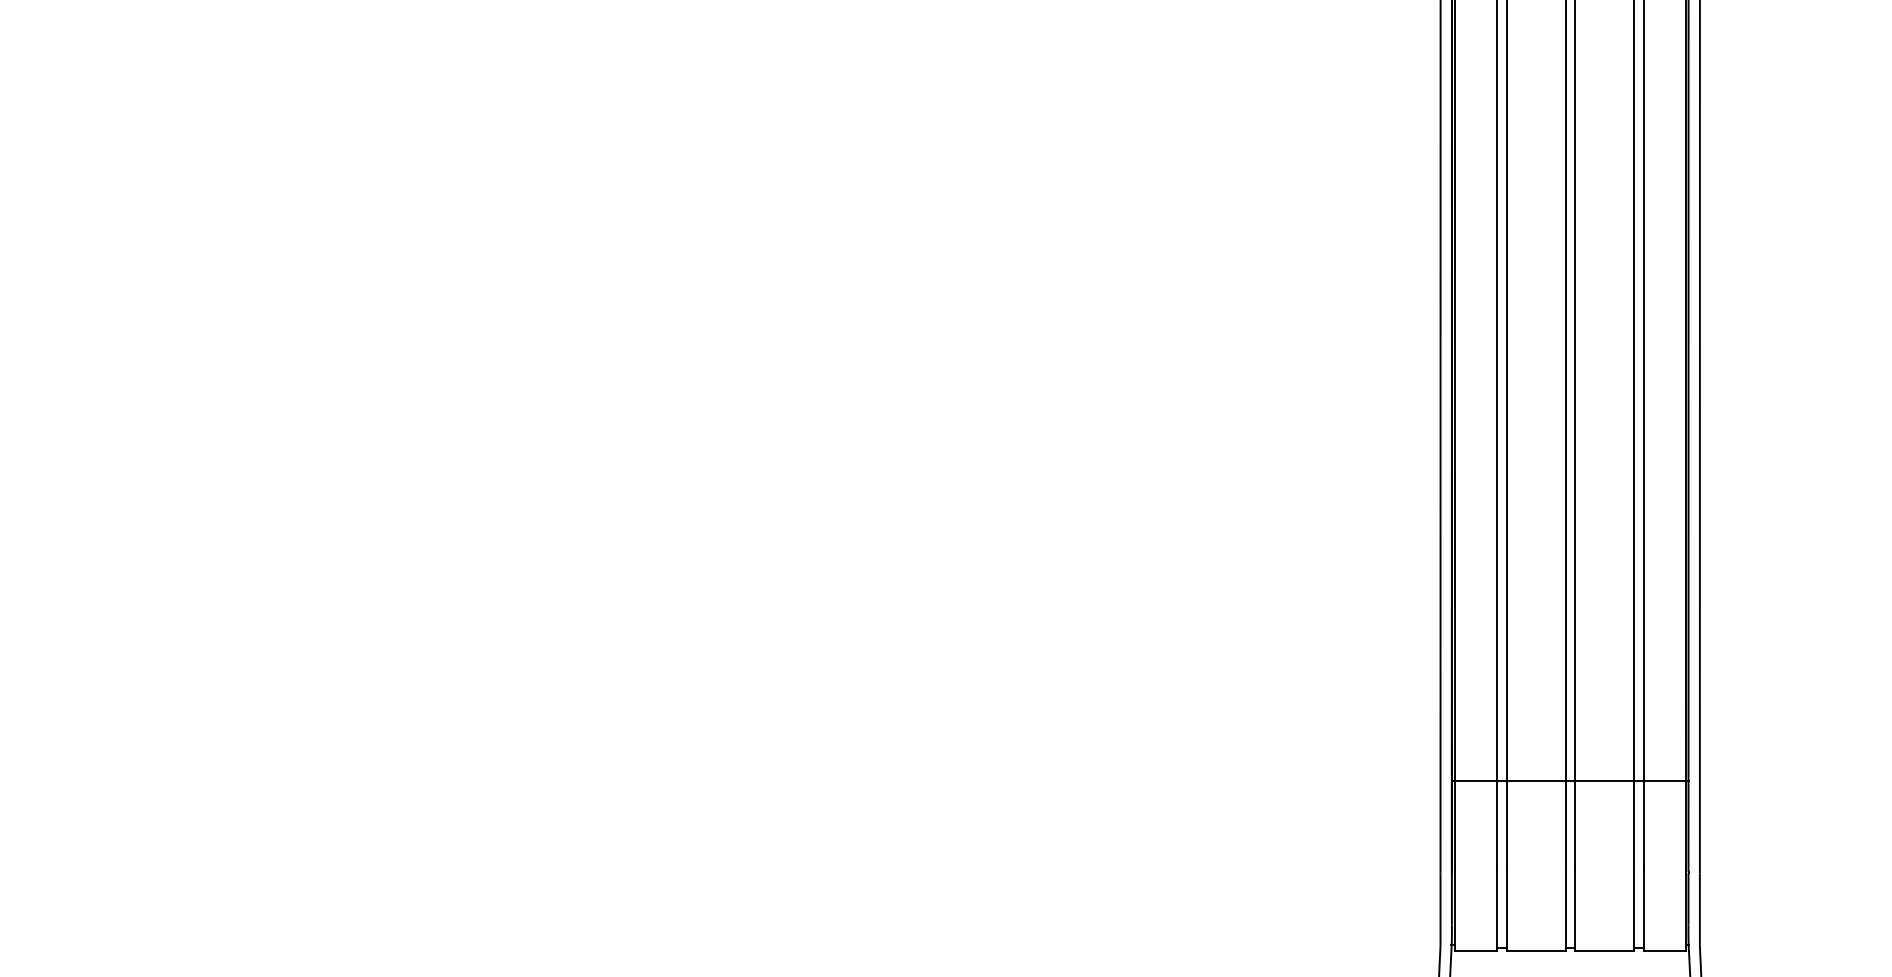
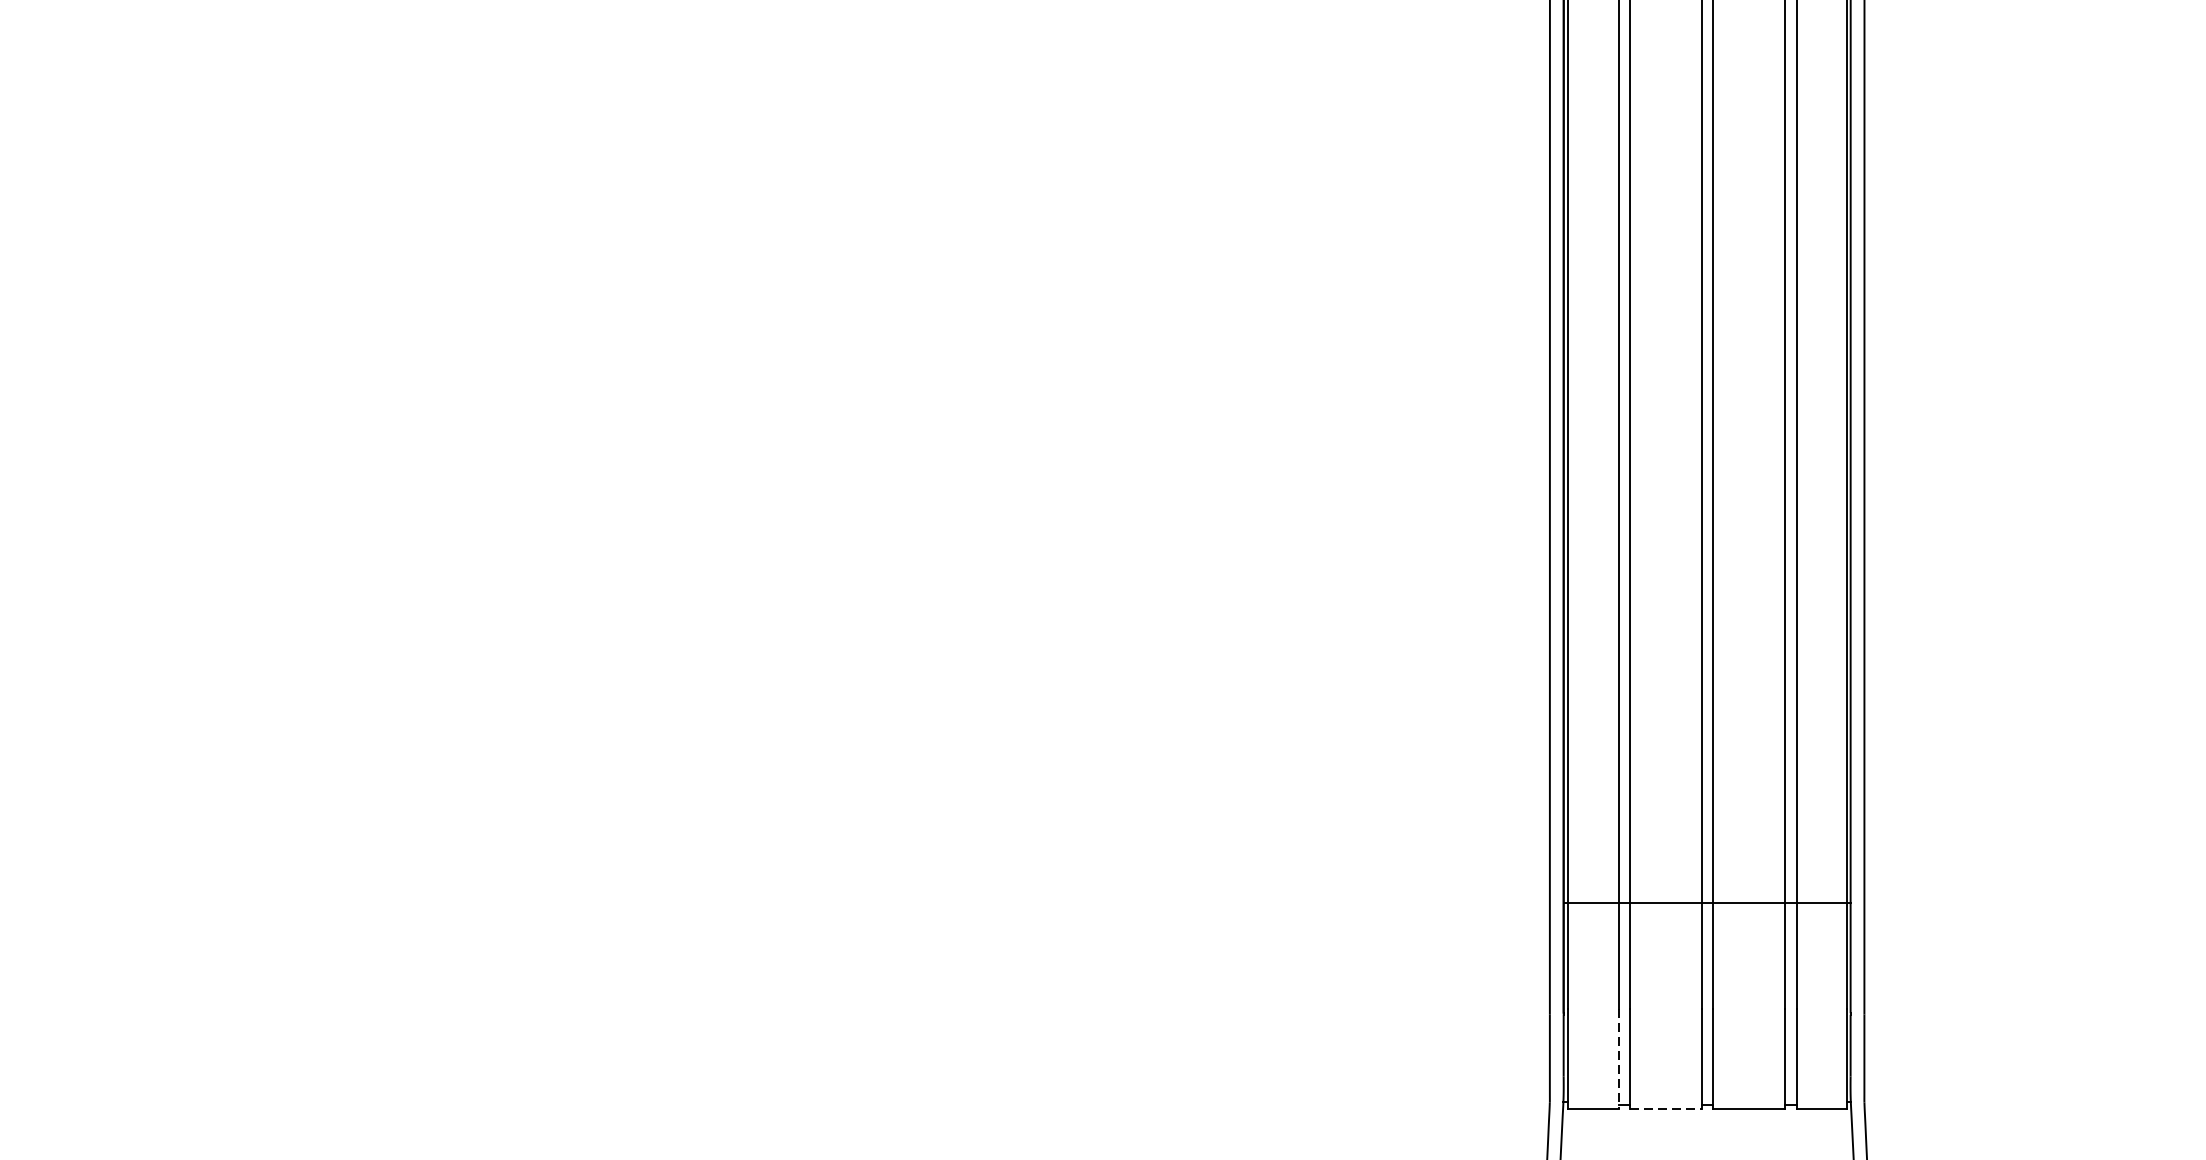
line: (1497, 910) -> (1618, 1059), solid -> dashed
line: (1536, 950) -> (1666, 1108), solid -> dashed

